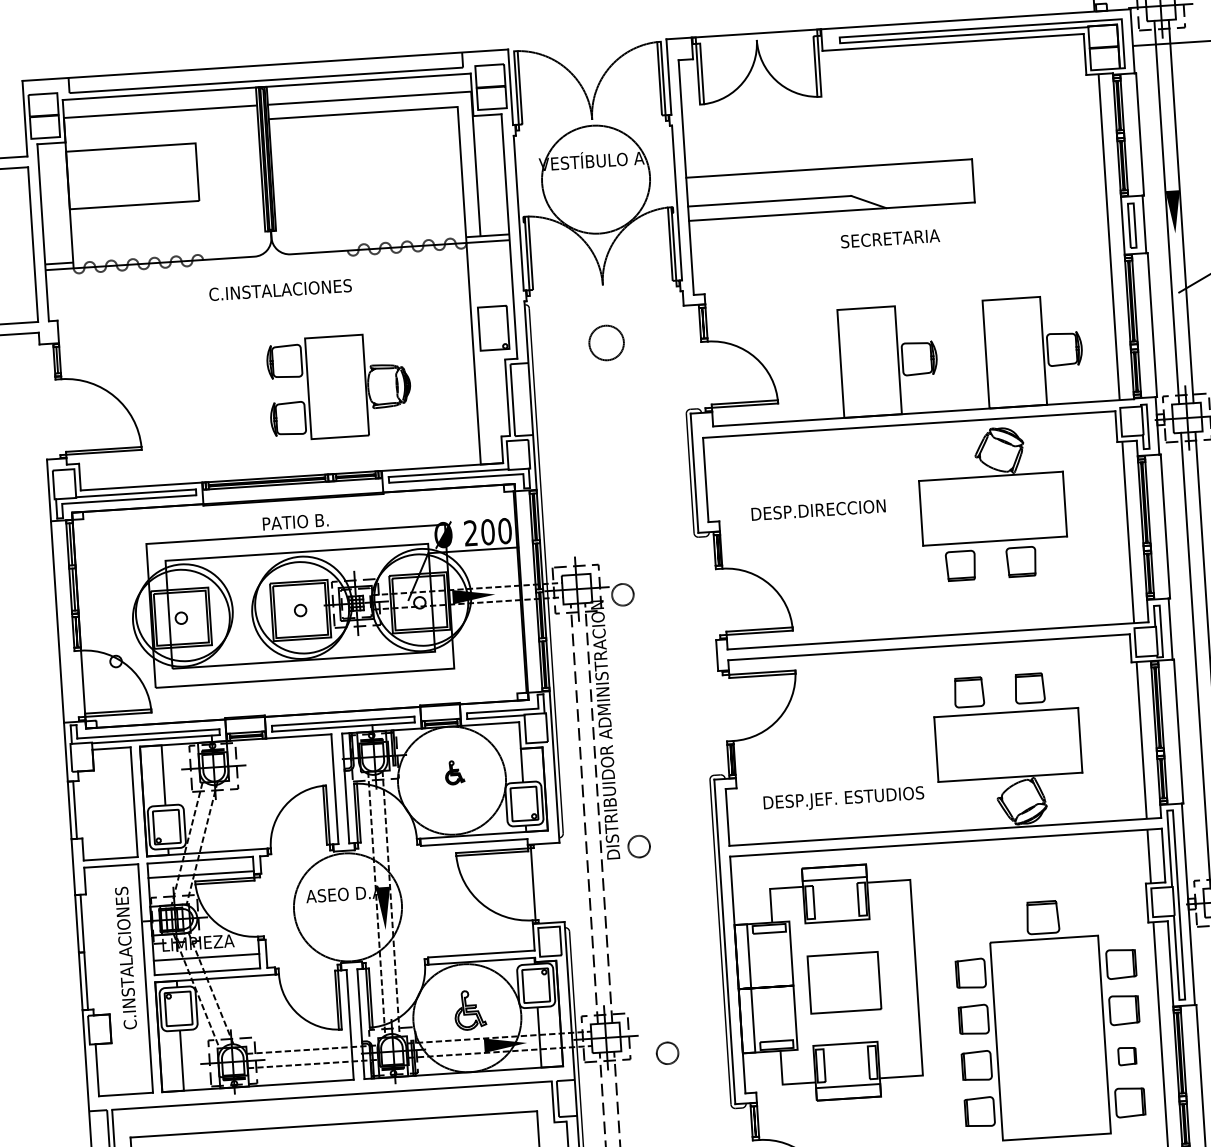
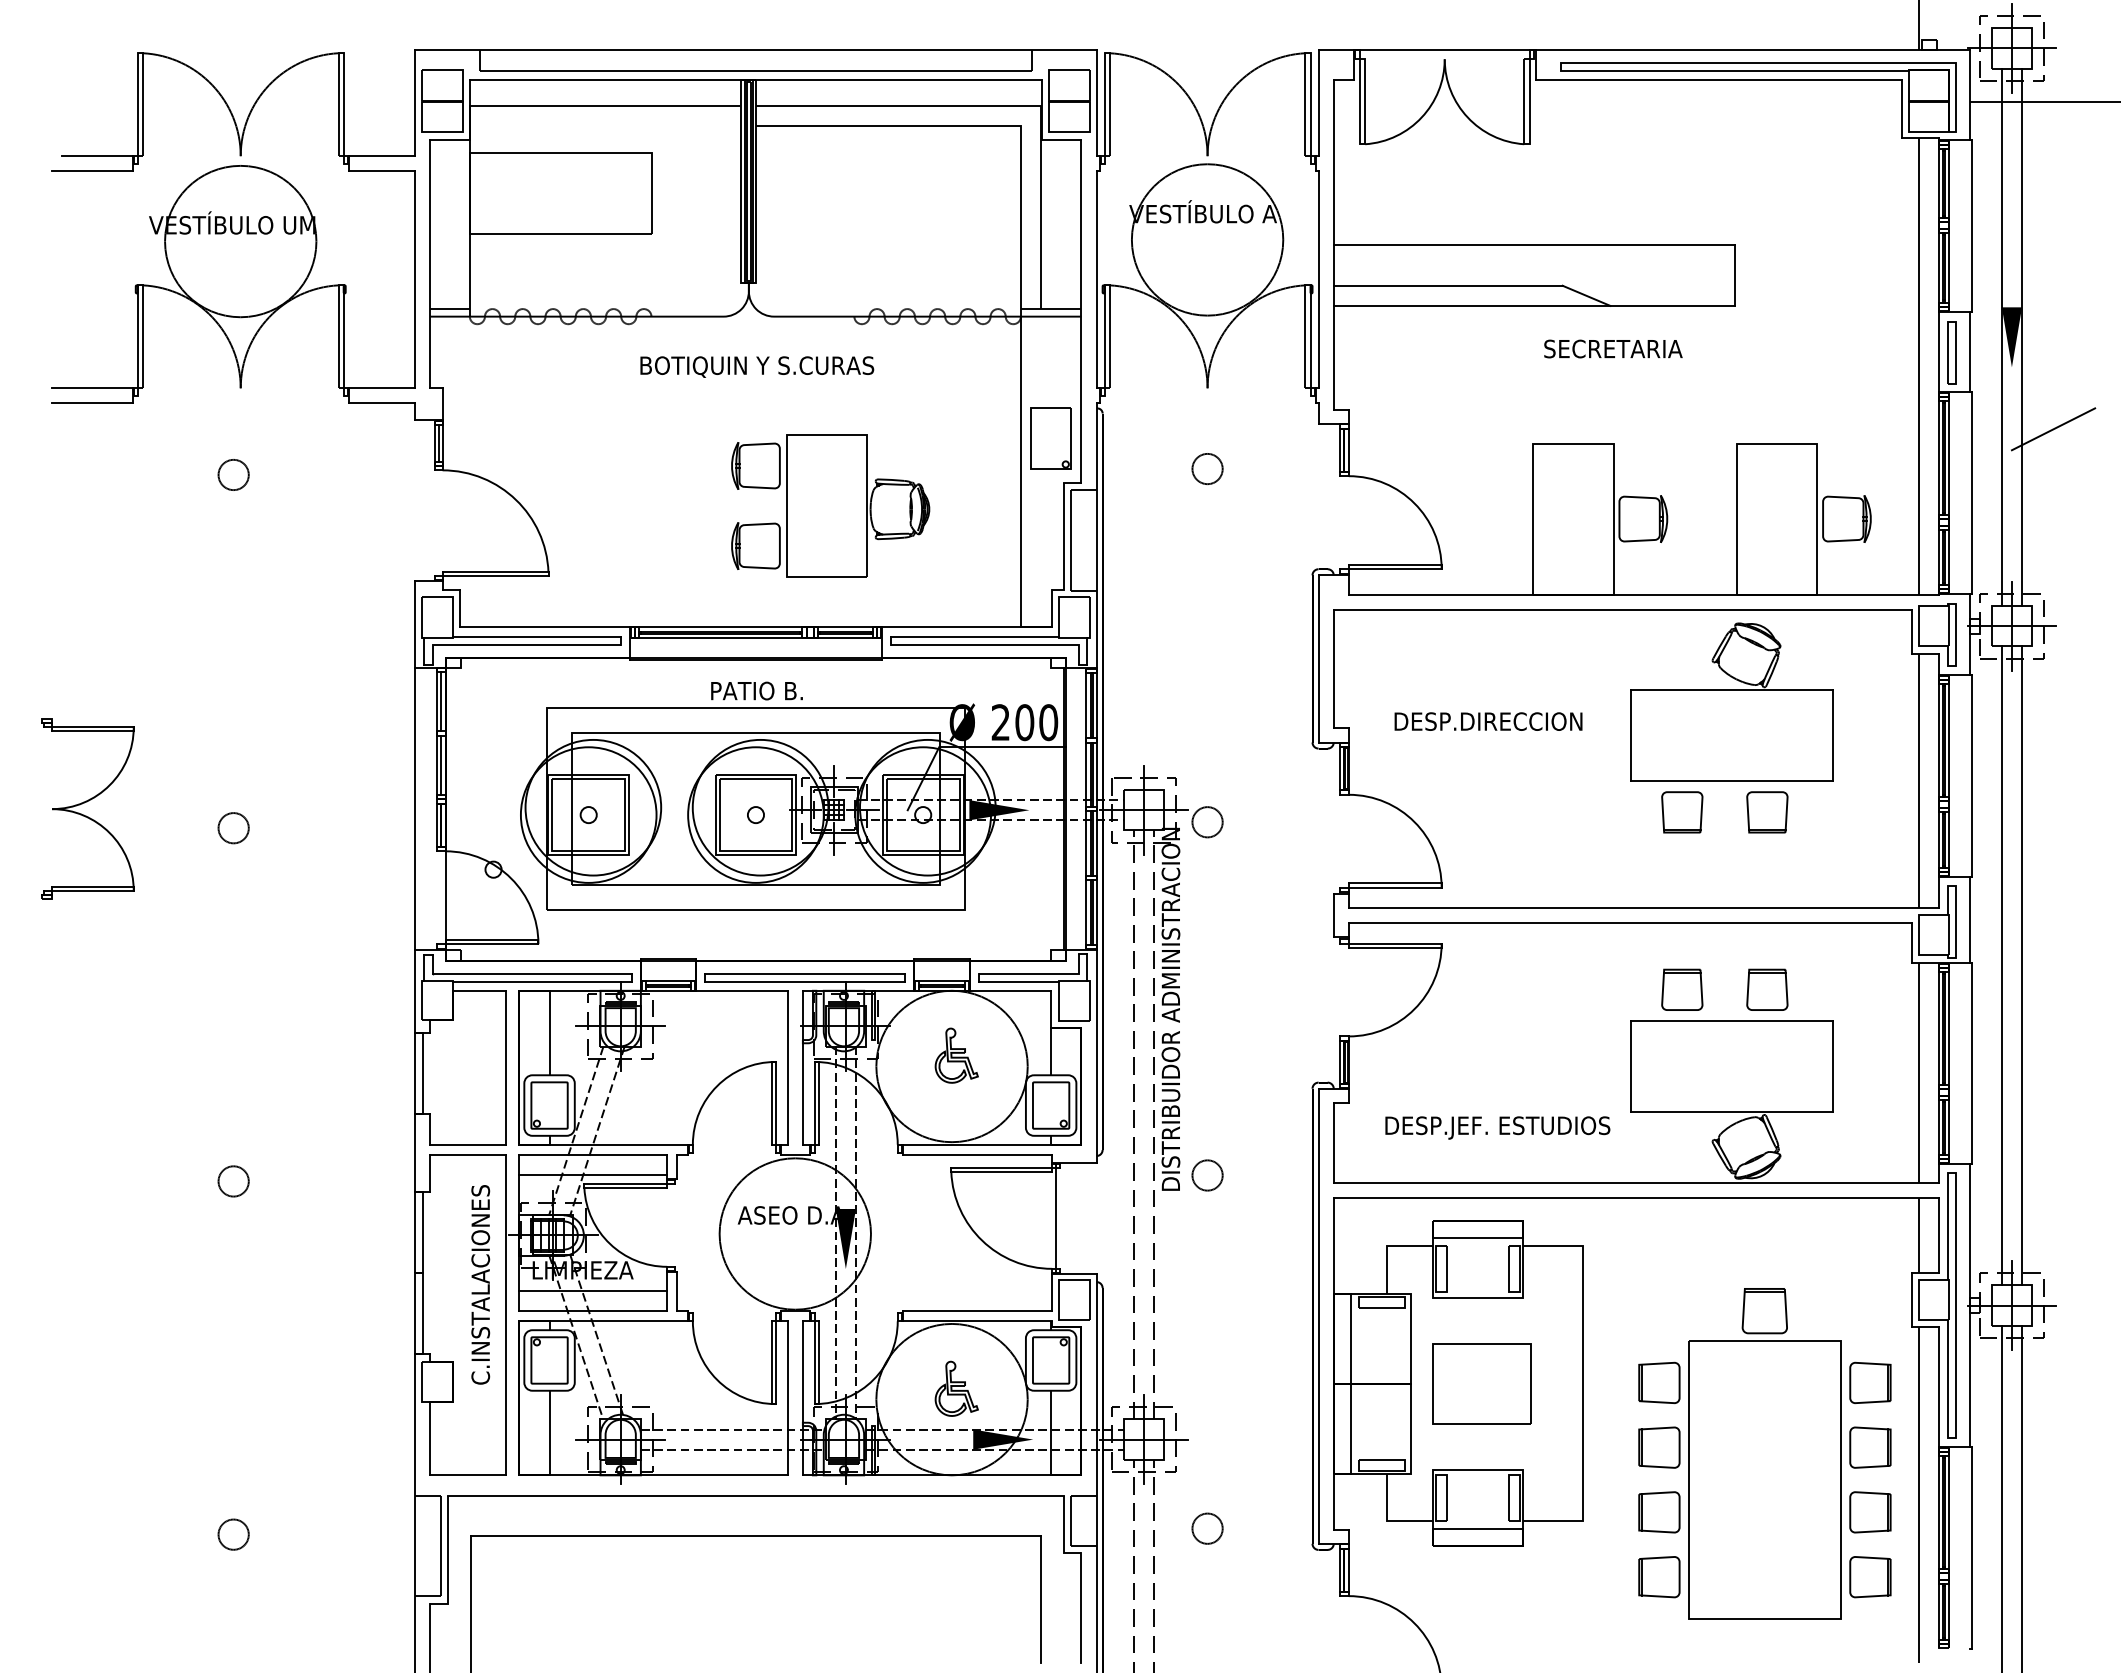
text: (281, 290) -> (757, 366), C.INSTALACIONES -> BOTIQUIN Y S.CURAS
circle: (606, 342) -> (1207, 468), size x0.62
part: (454, 772) -> (956, 1055), size x1.67
circle: (667, 1053) -> (1207, 1528), moved
part: (1127, 1056) -> (1870, 1512), size x1.67

